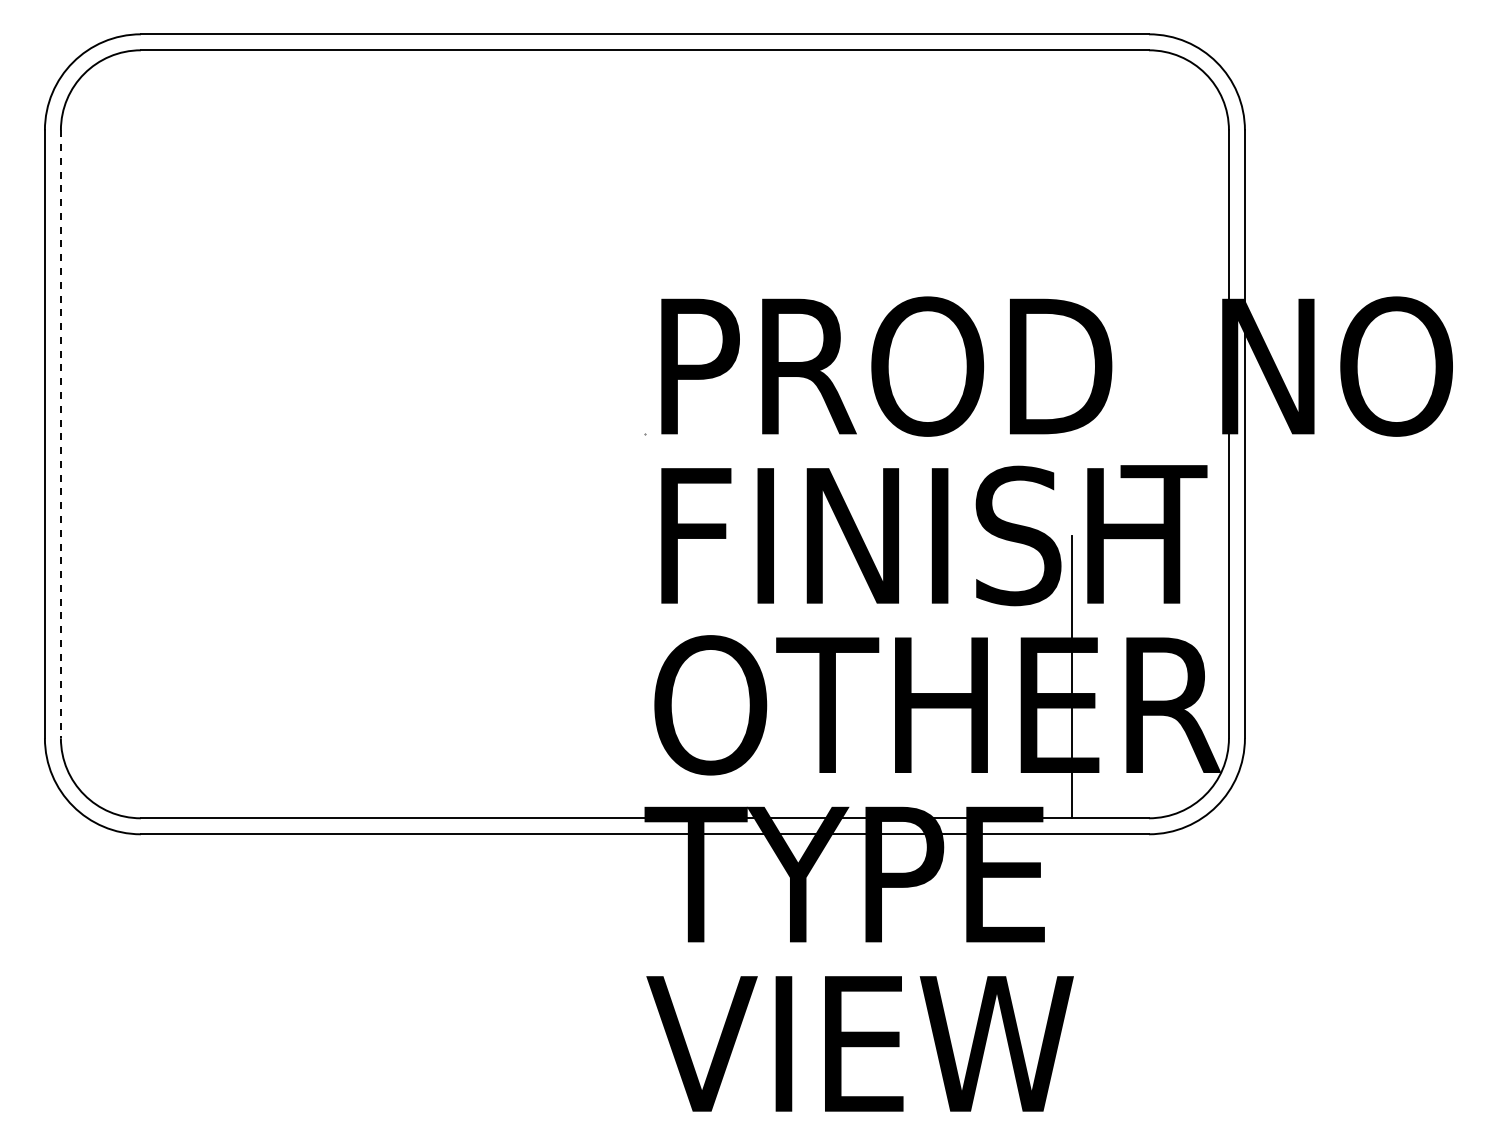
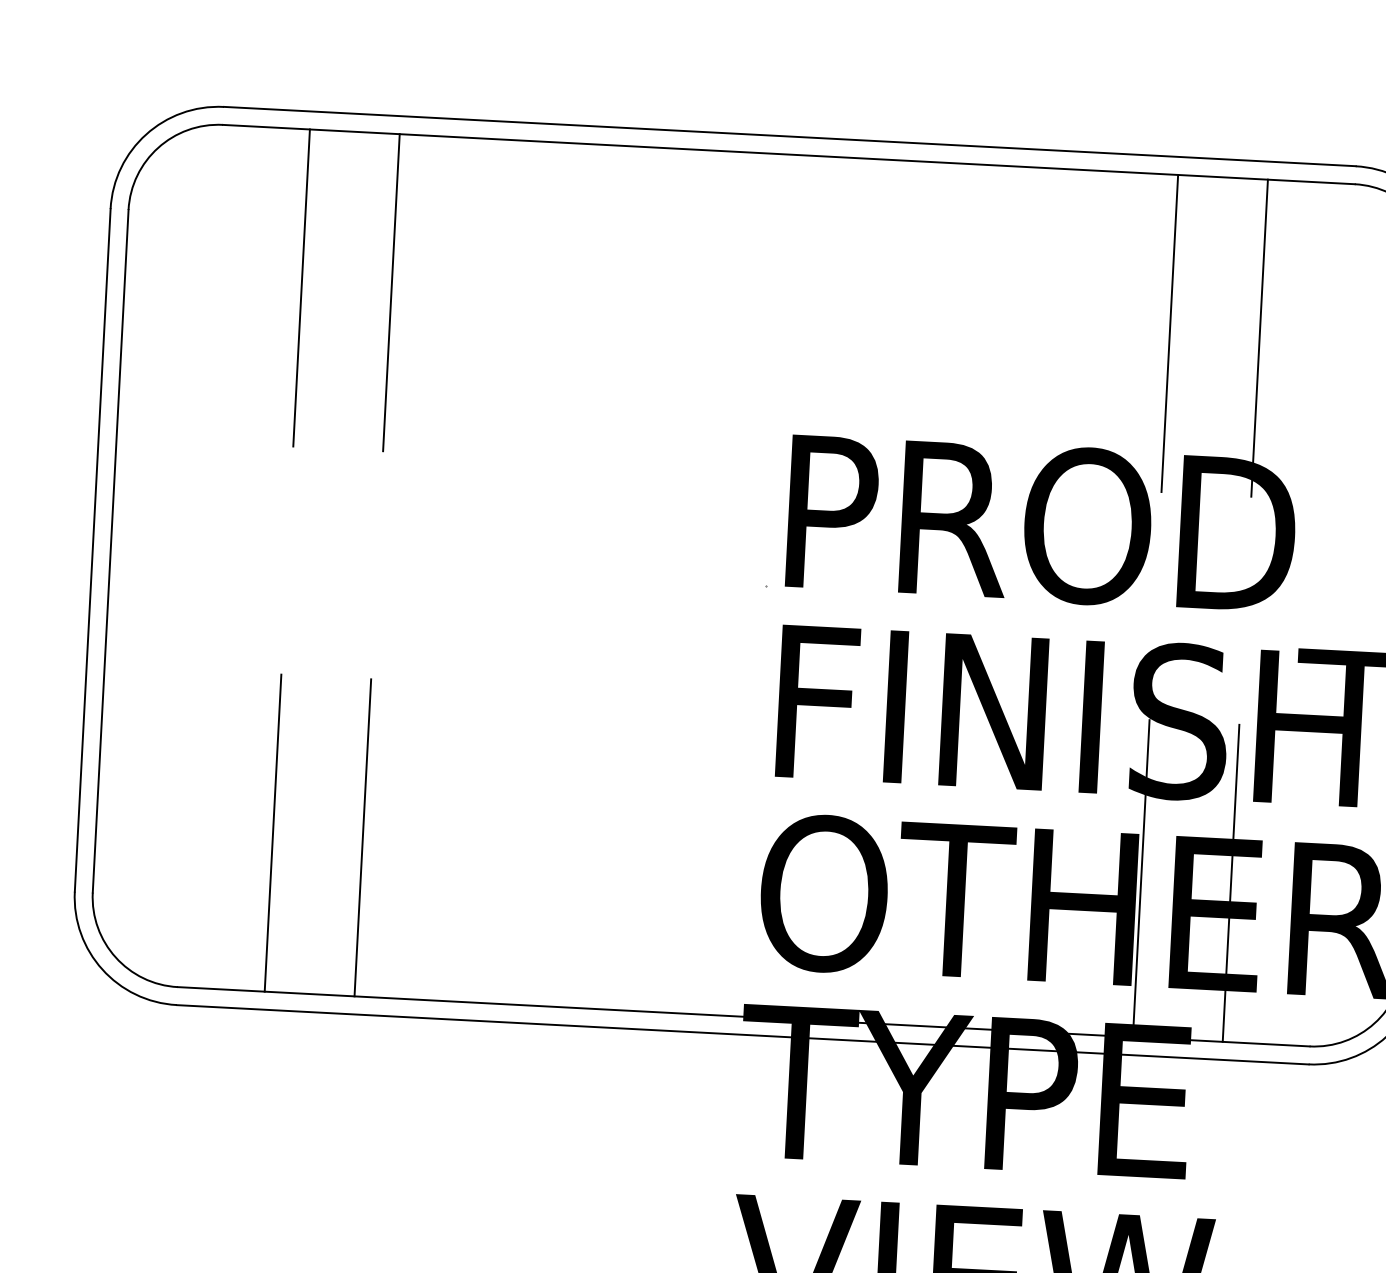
line: (218, 191) -> (301, 287), added
line: (298, 191) -> (391, 292), added
line: (991, 191) -> (1169, 333), added
line: (1071, 191) -> (1259, 338), added
line: (60, 434) -> (110, 551), dashed -> solid
line: (218, 676) -> (273, 832), added
line: (298, 676) -> (363, 837), added
line: (991, 676) -> (1141, 877), added

